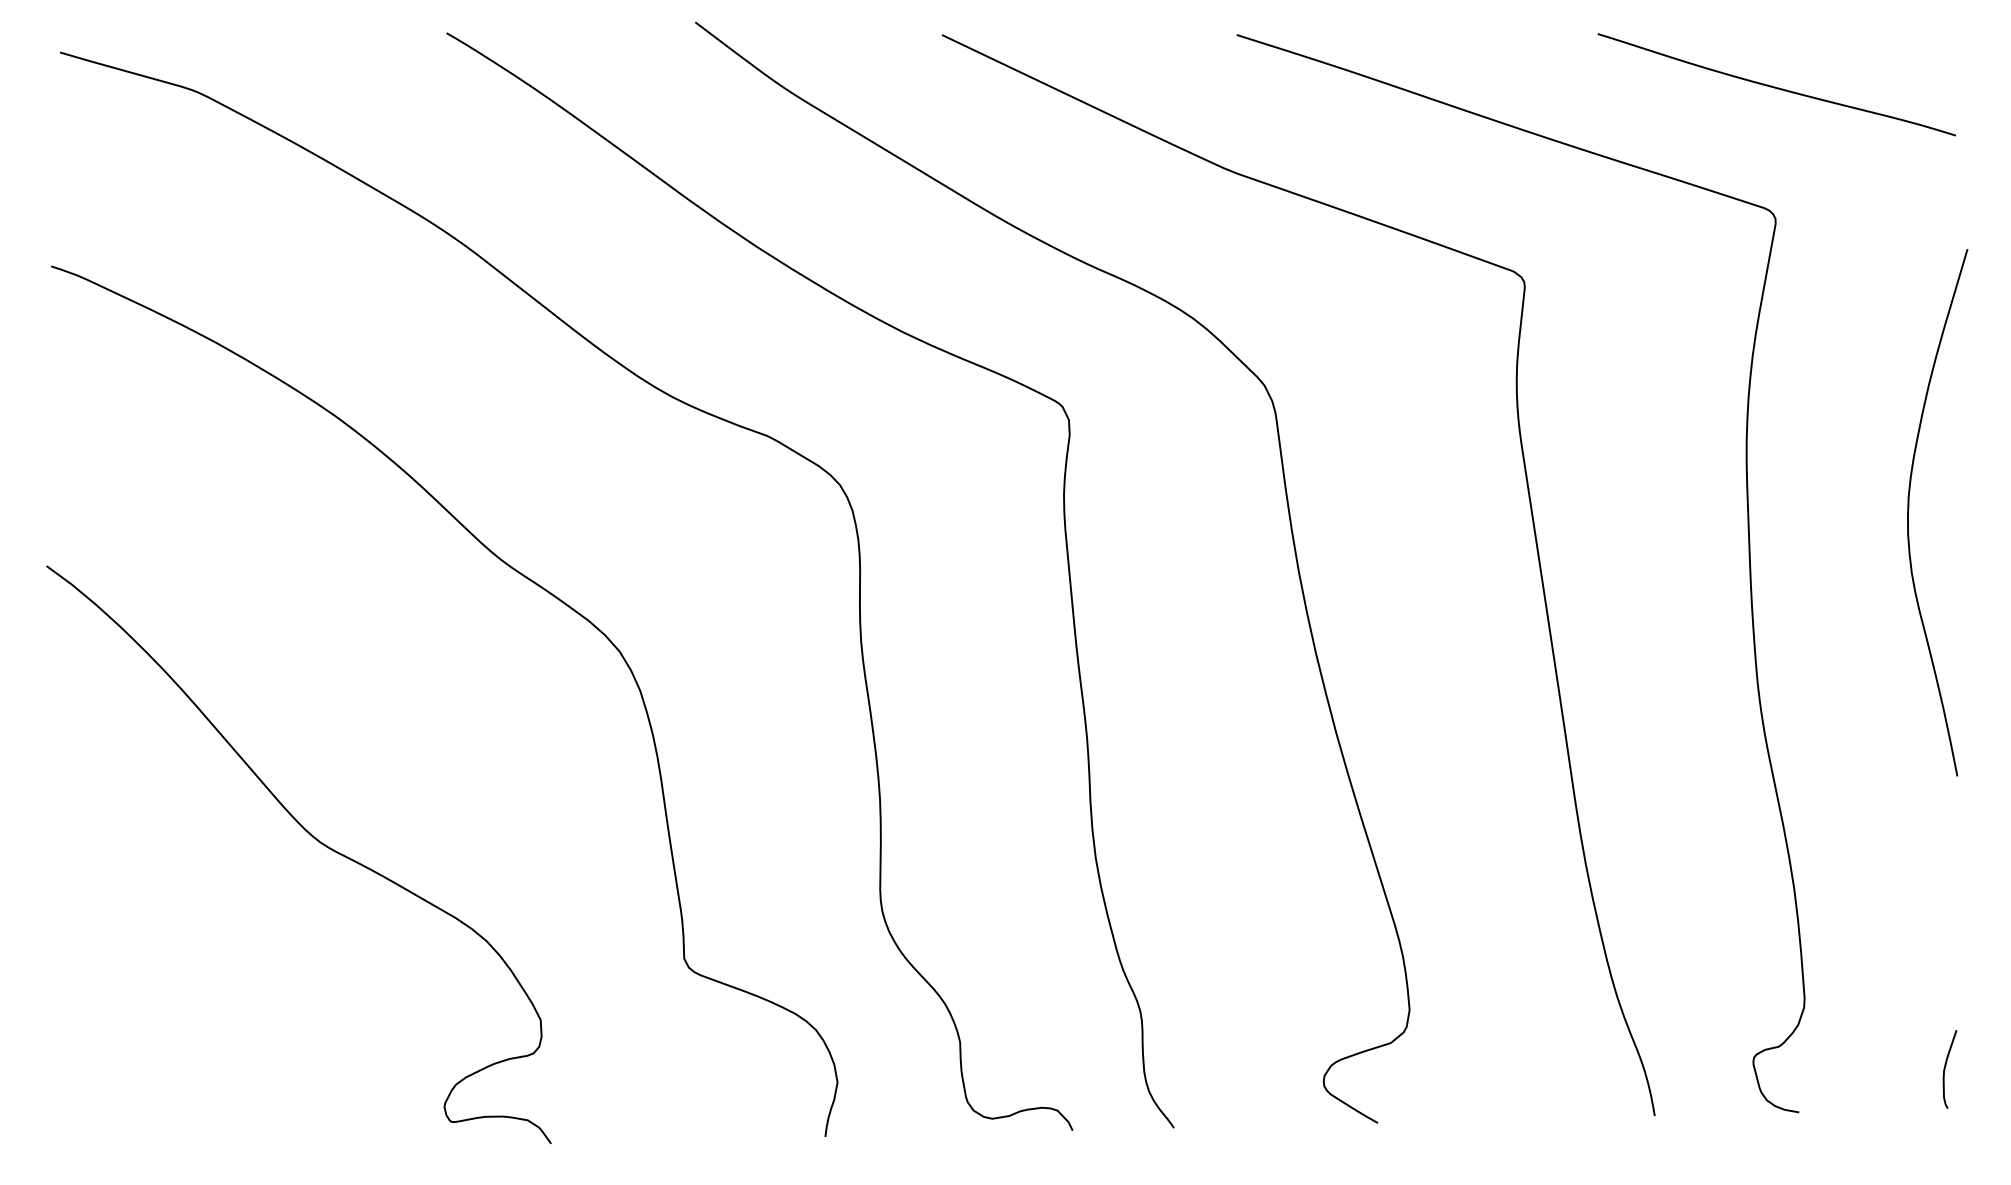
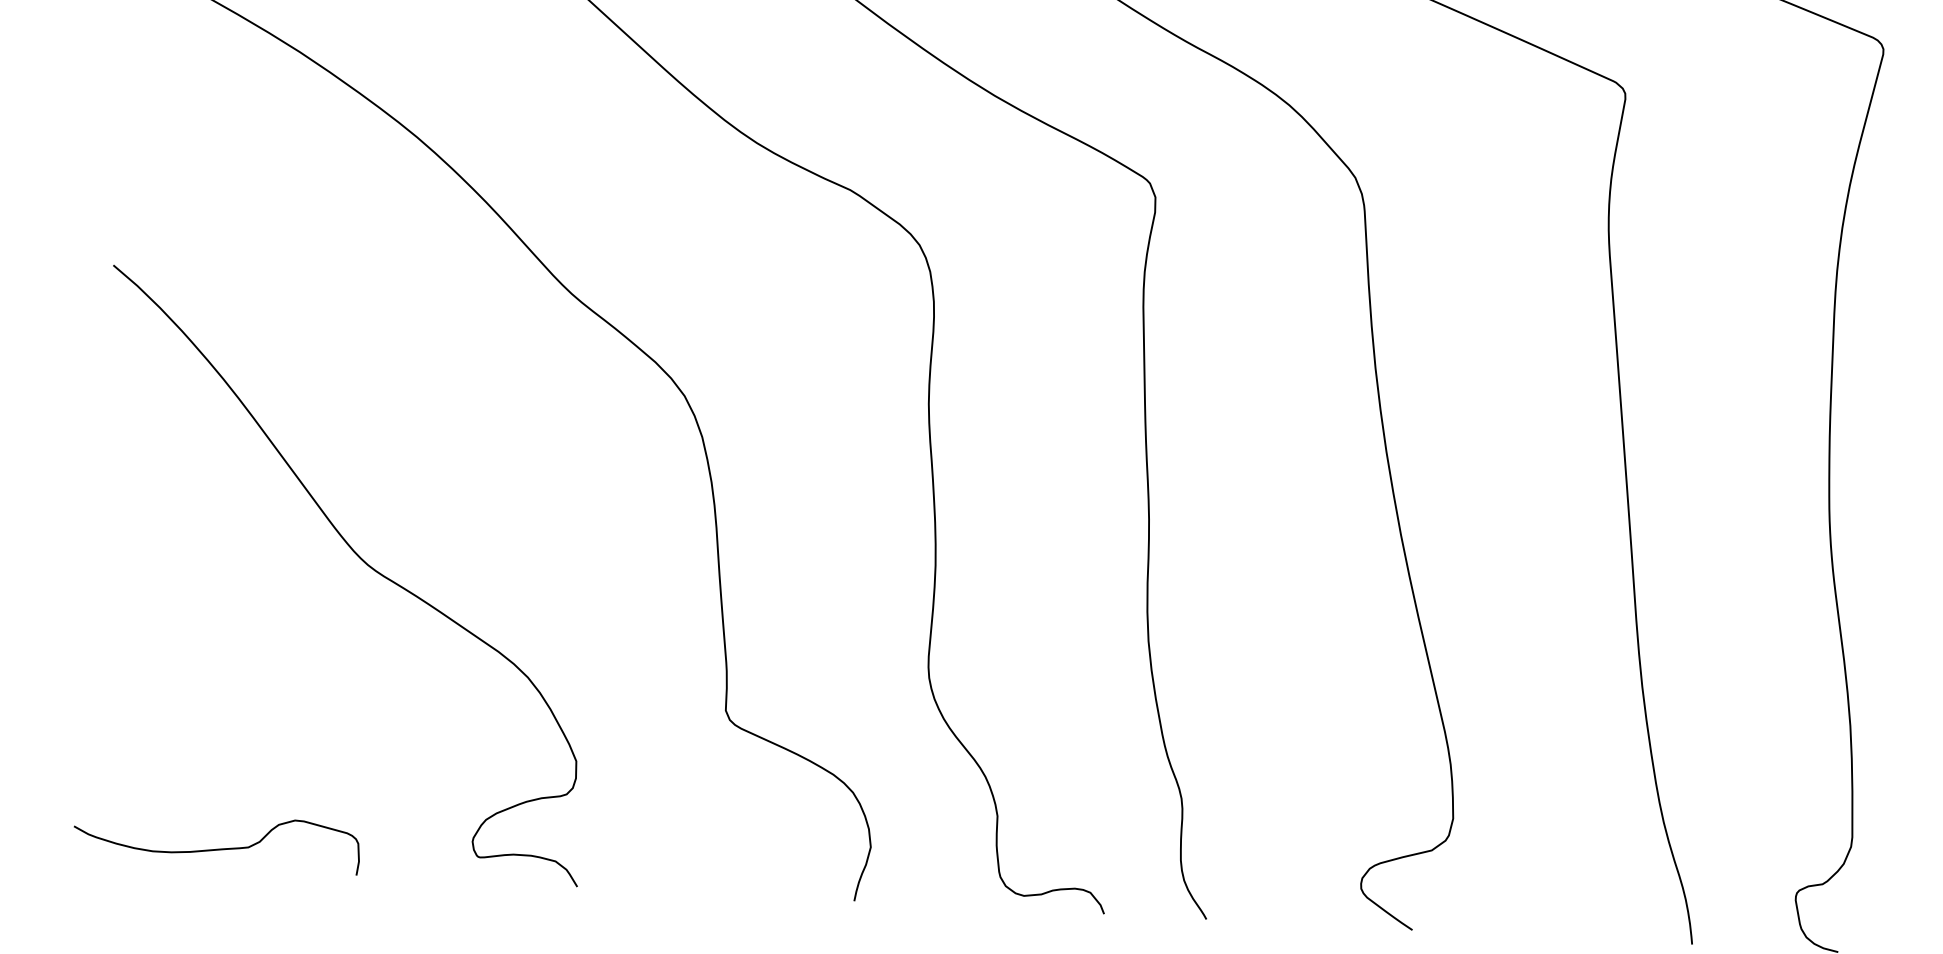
curve: (192, 1133) -> (216, 848), added

